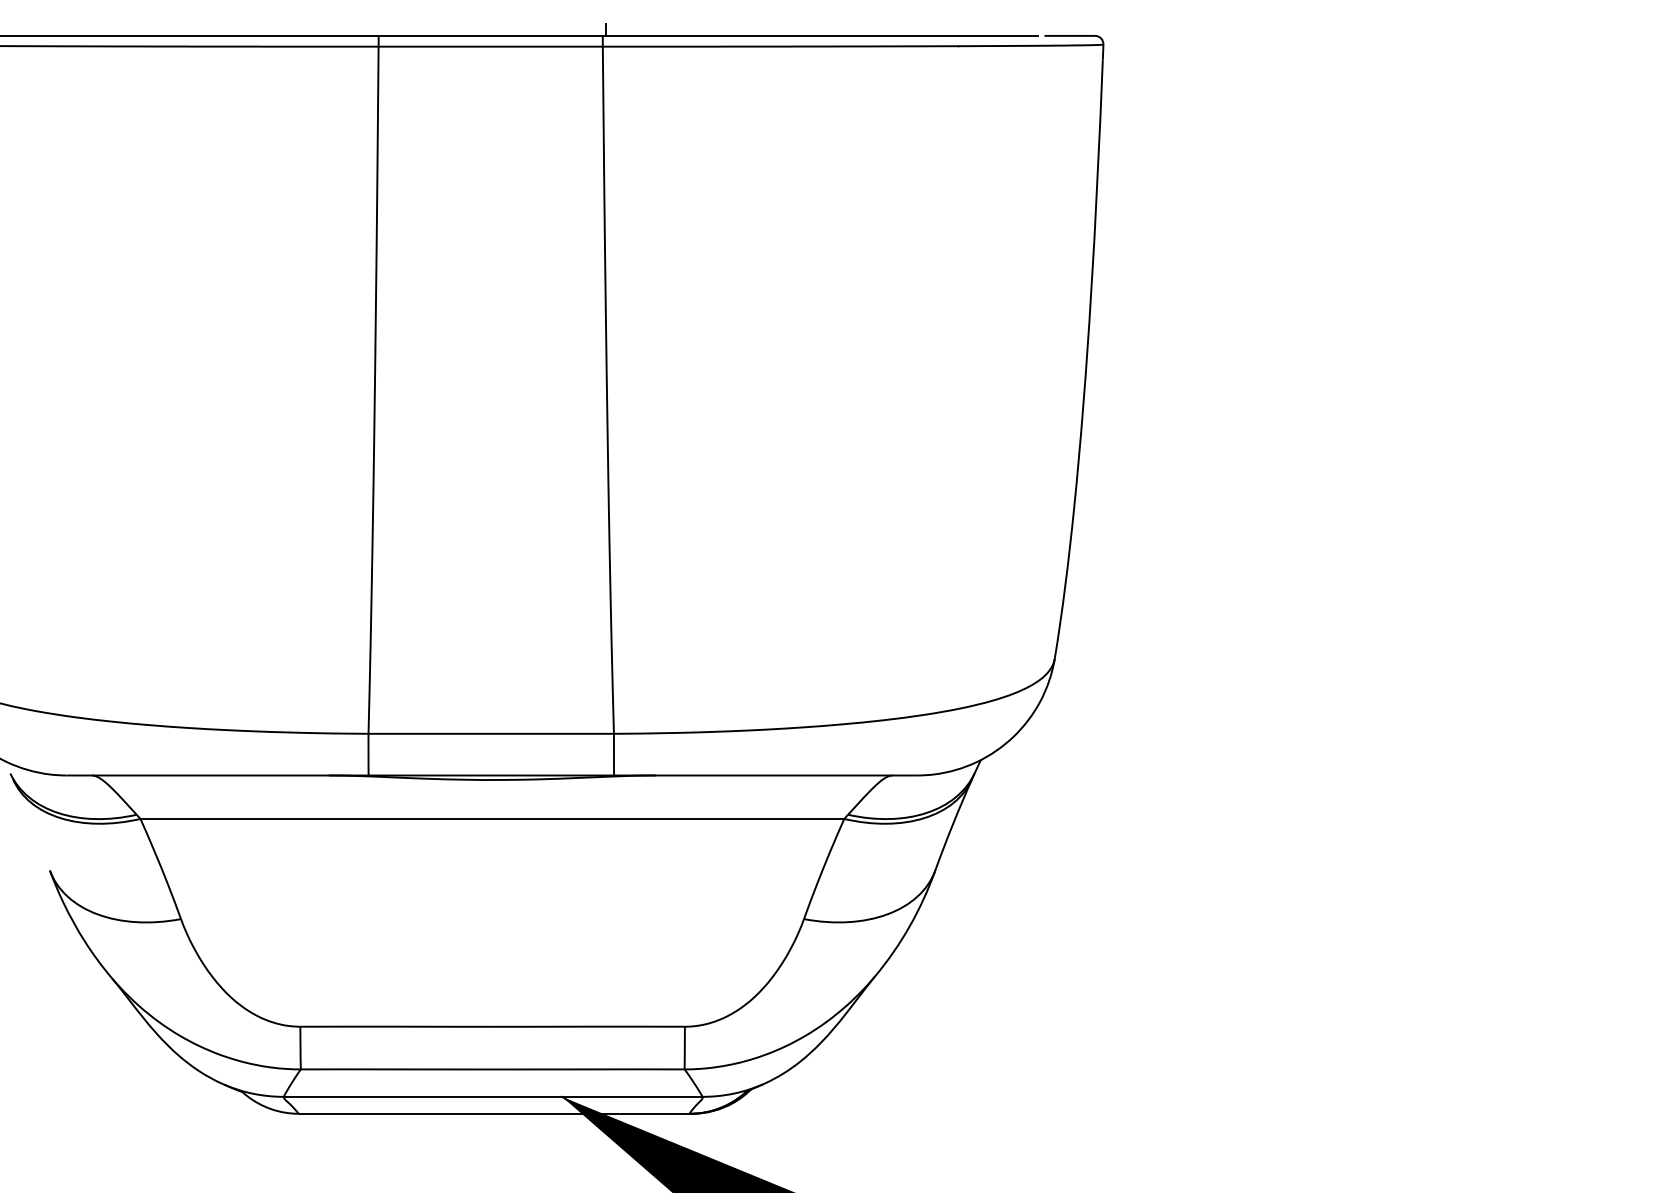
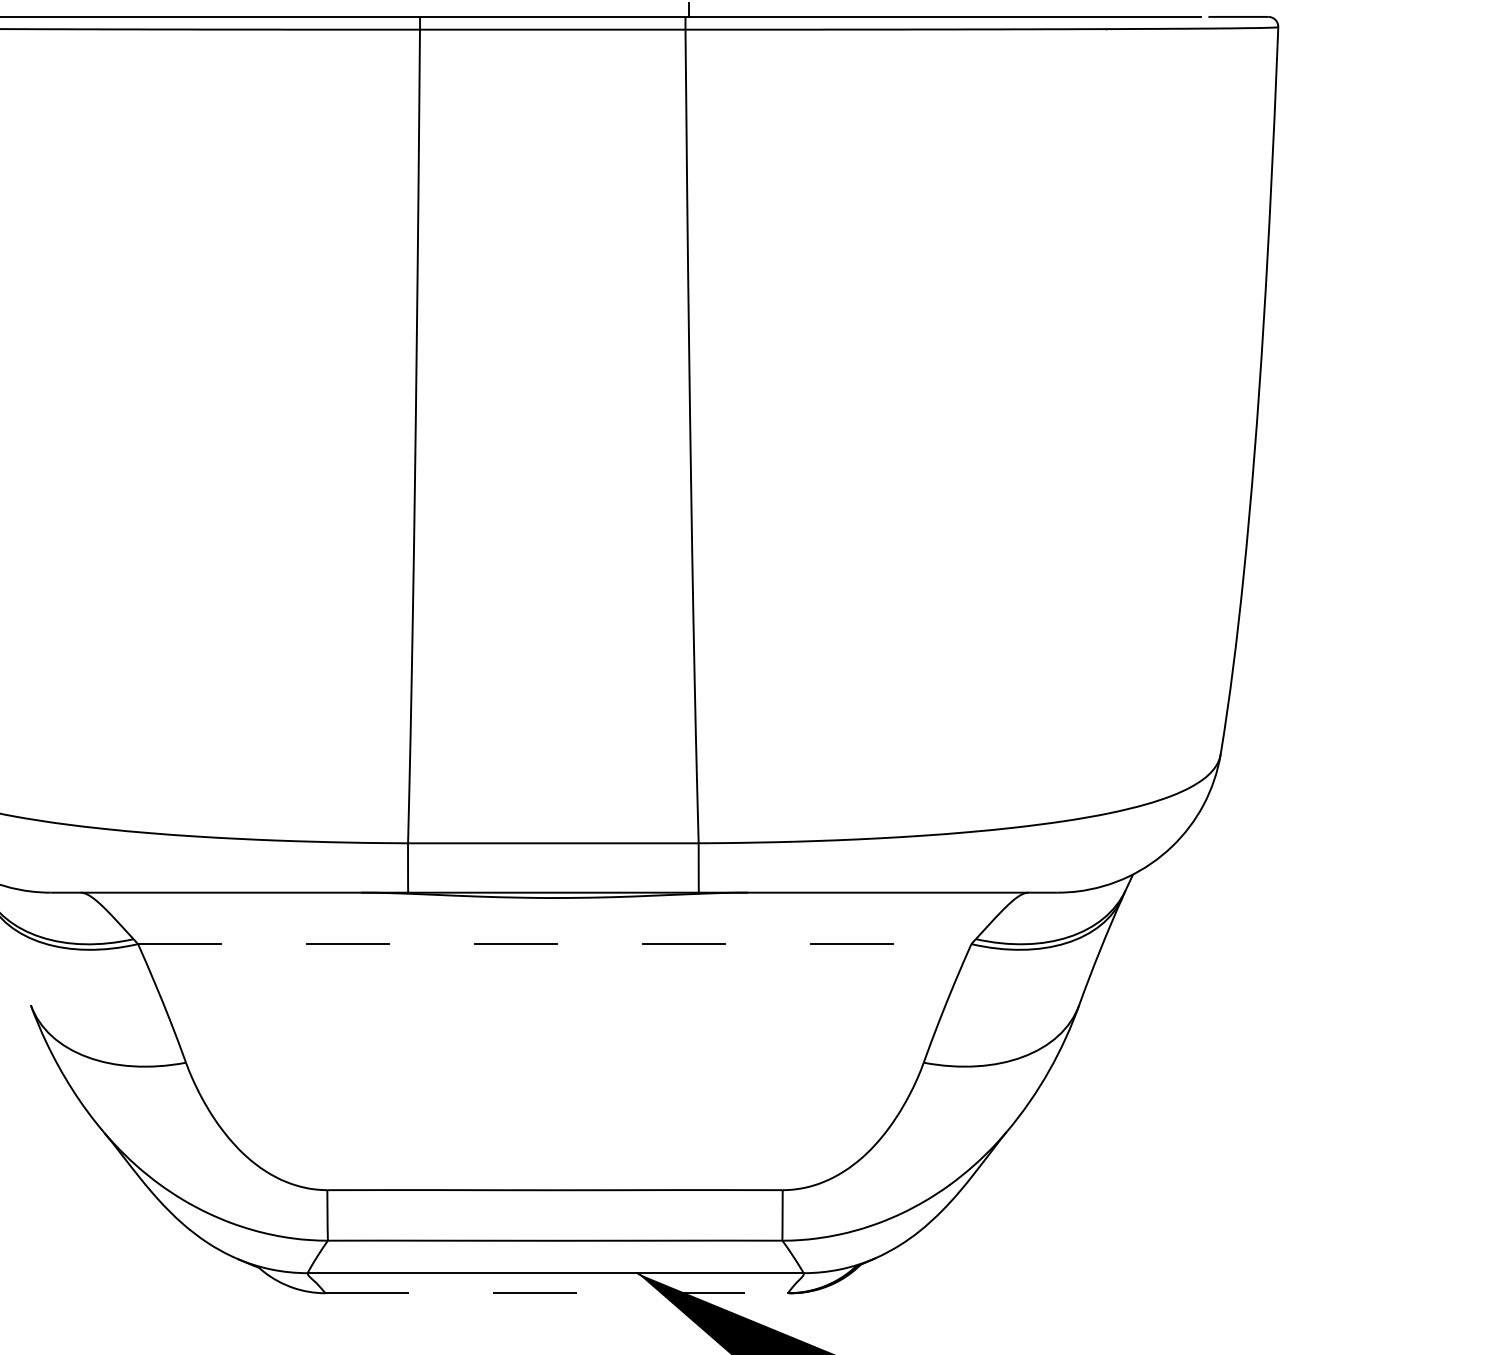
line: (492, 818) -> (554, 943), solid -> dashed
line: (494, 1113) -> (557, 1292), solid -> dashed

